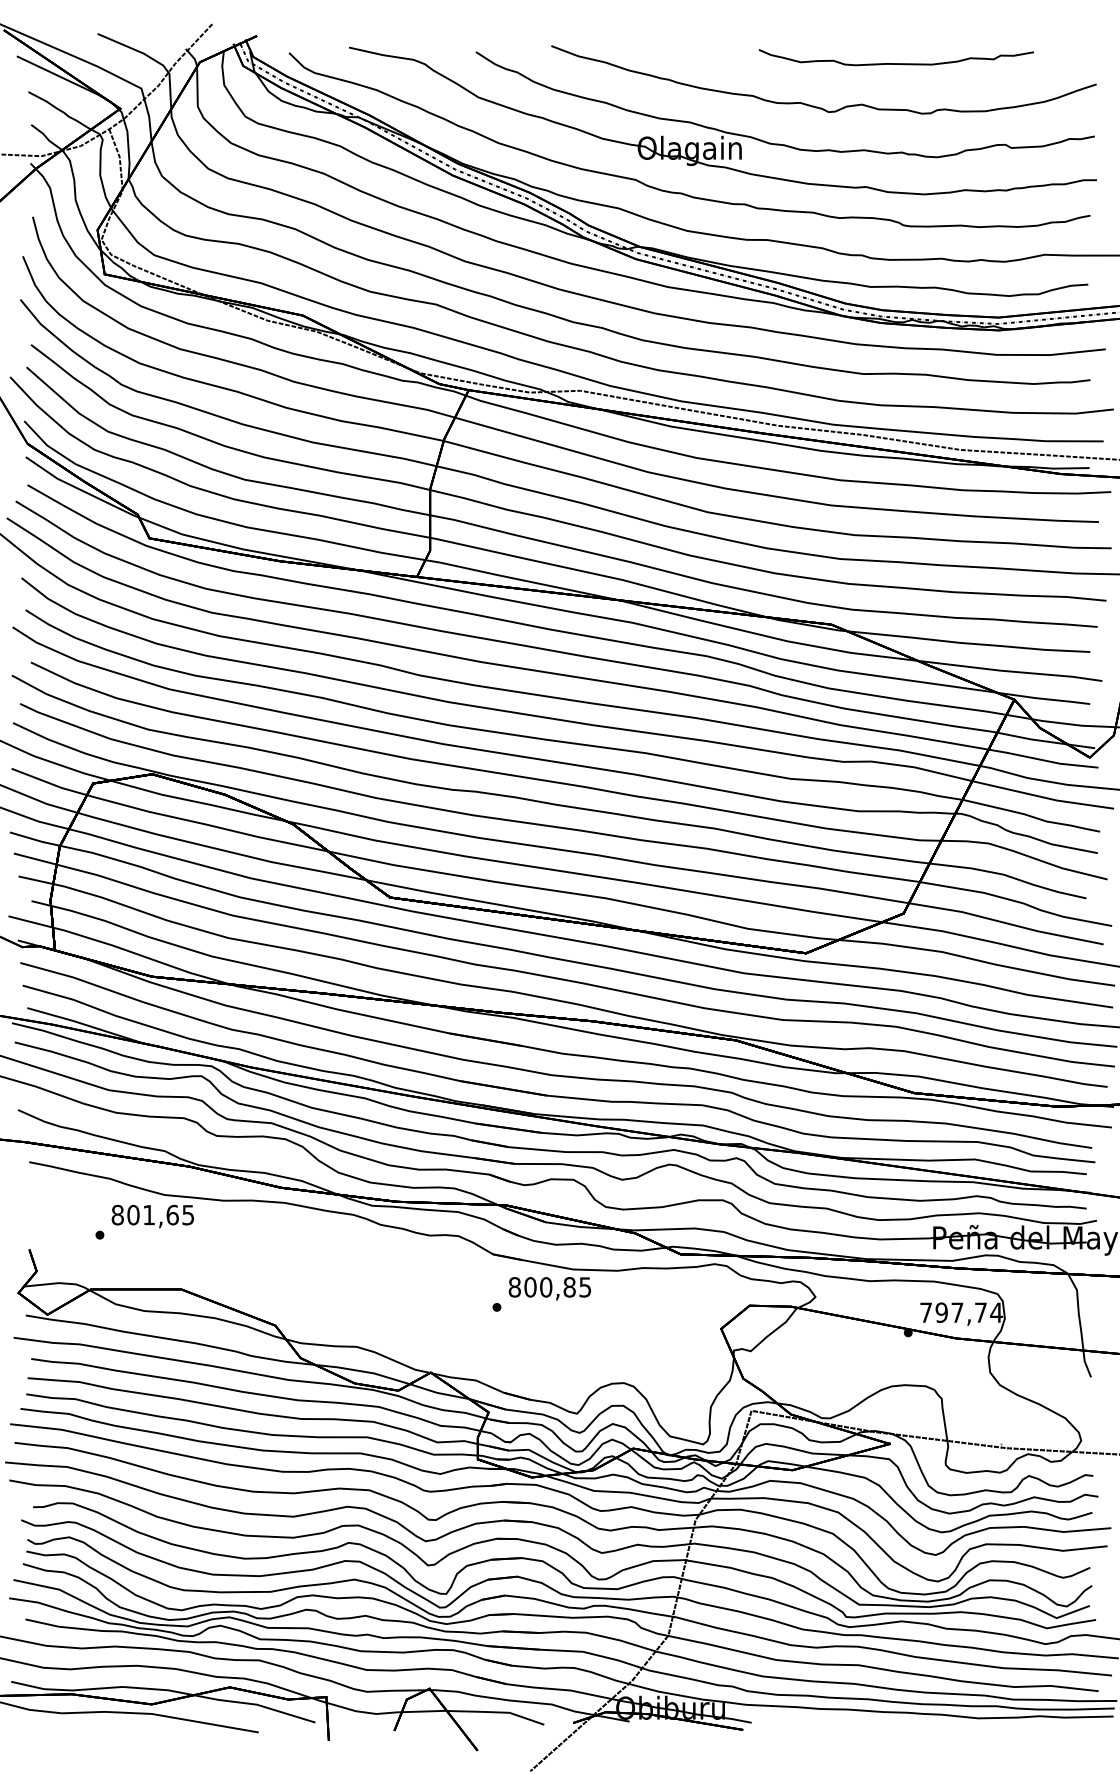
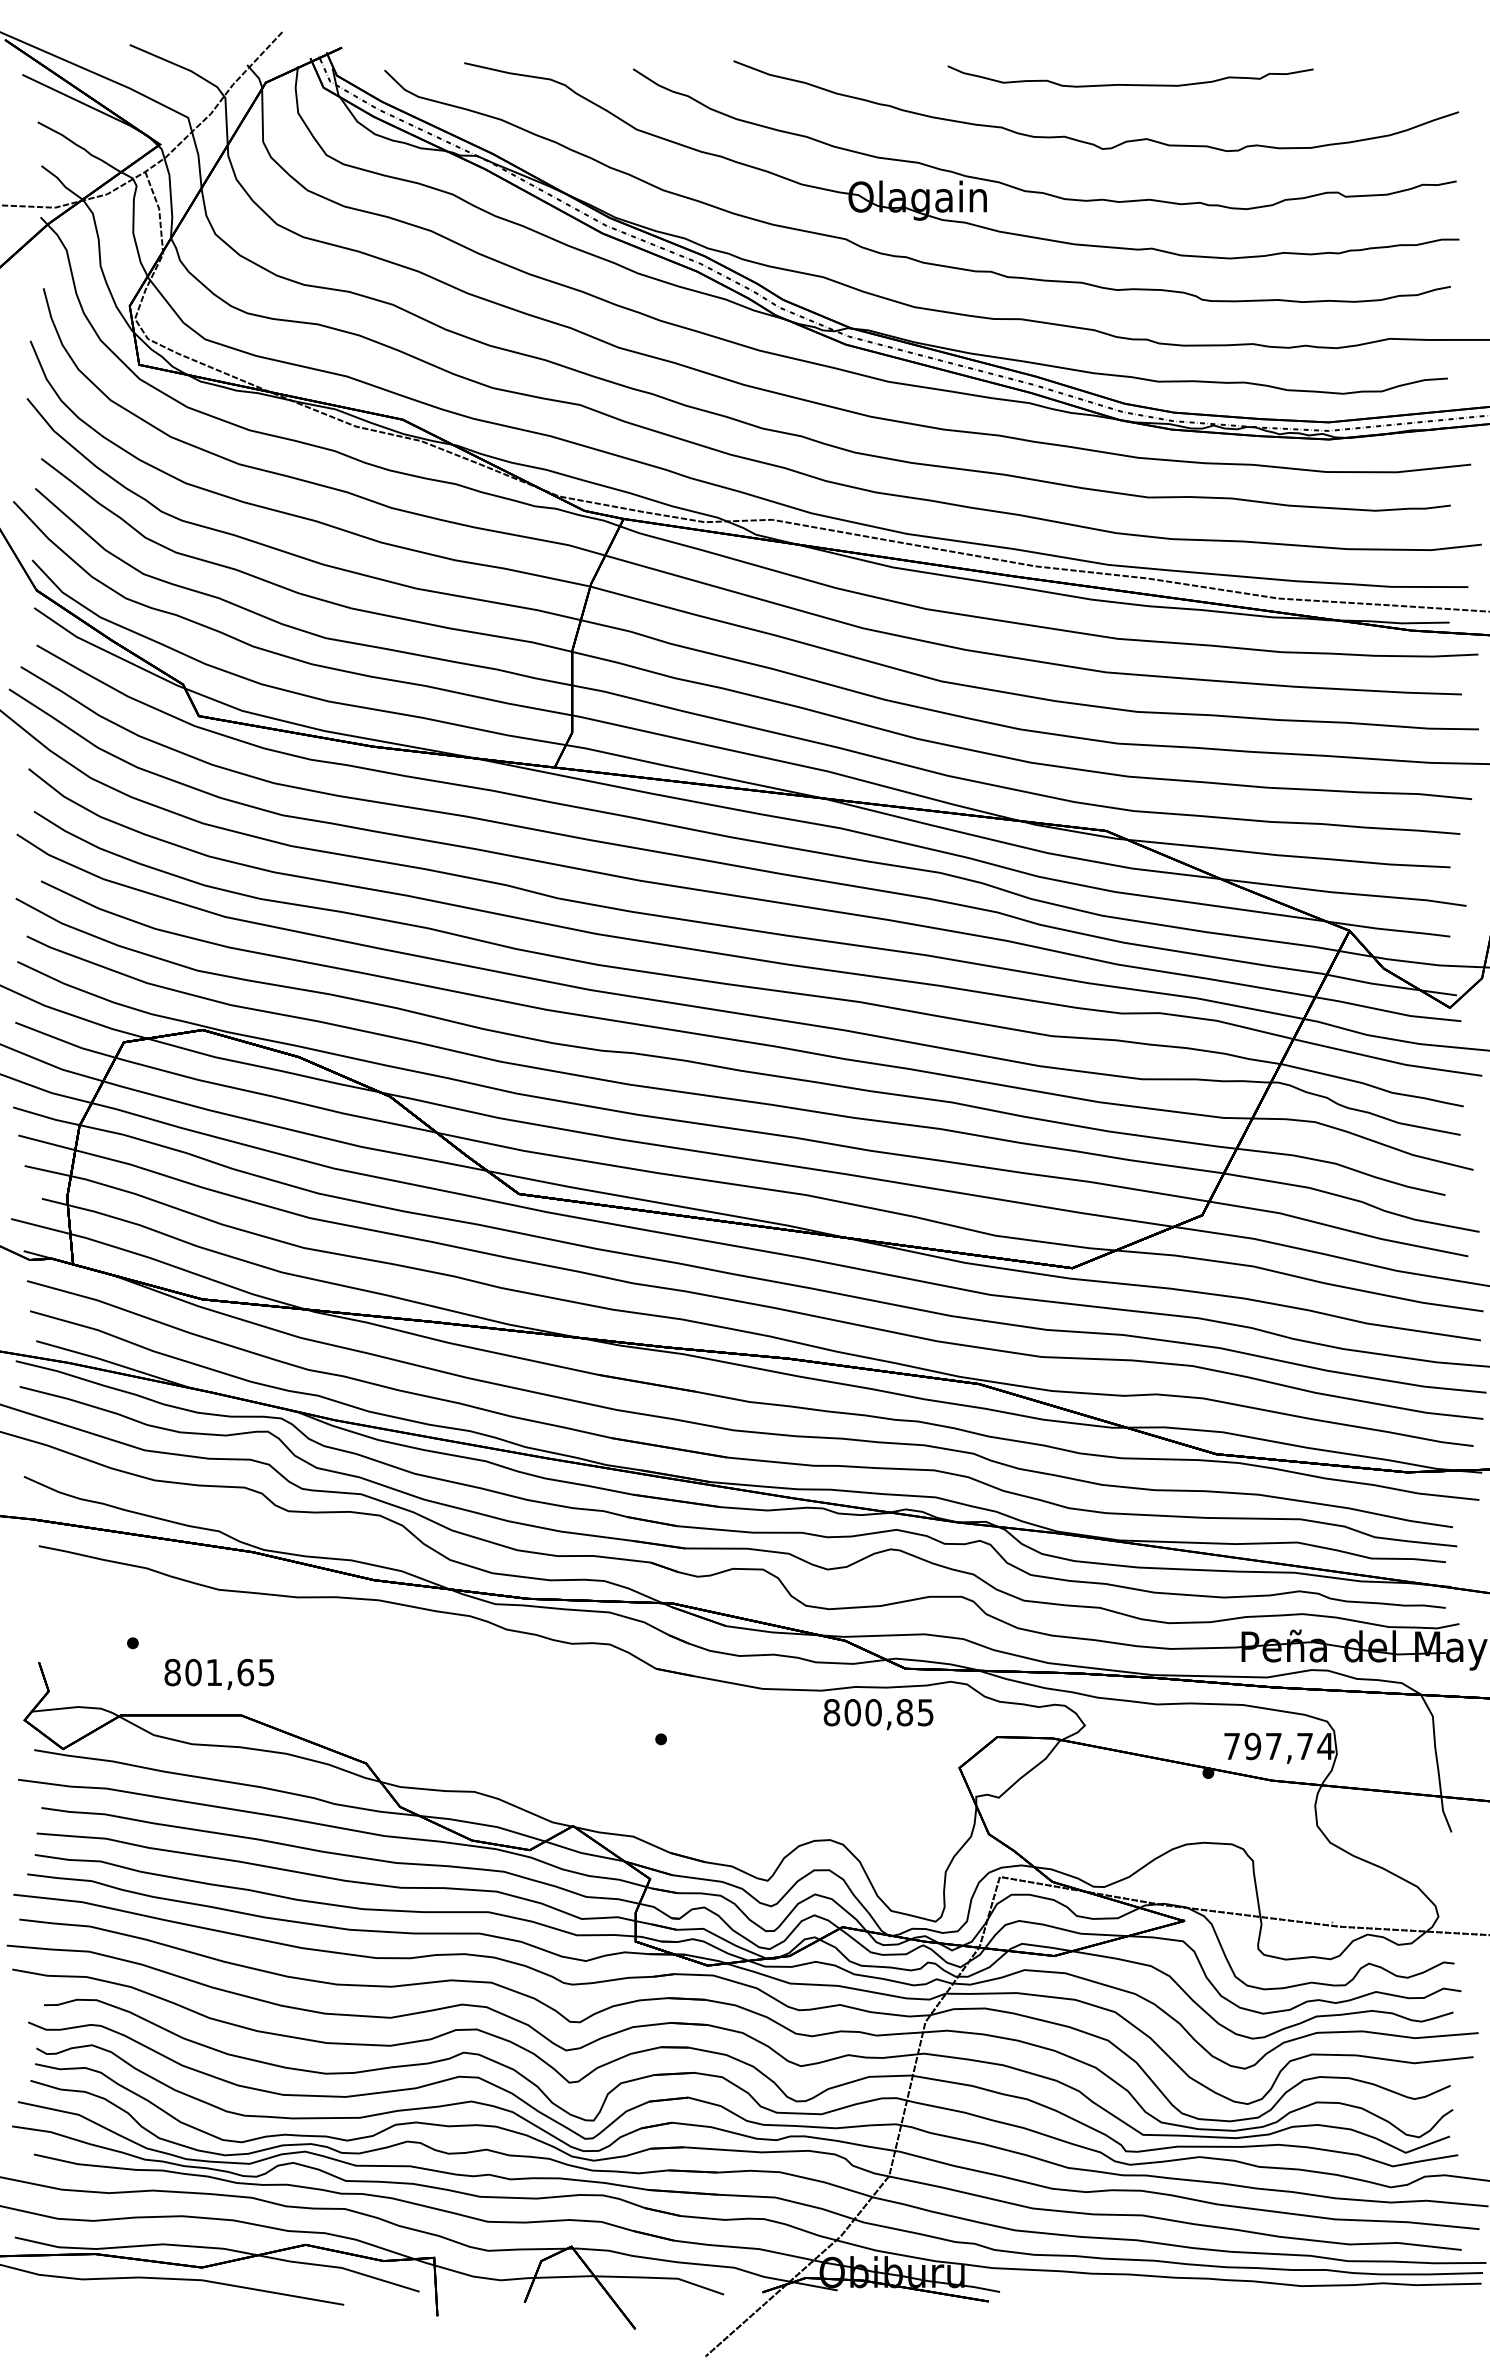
curve: (896, 63) -> (1130, 84), moved
text: (153, 1216) -> (219, 1674), moved
text: (549, 1288) -> (878, 1714), moved

